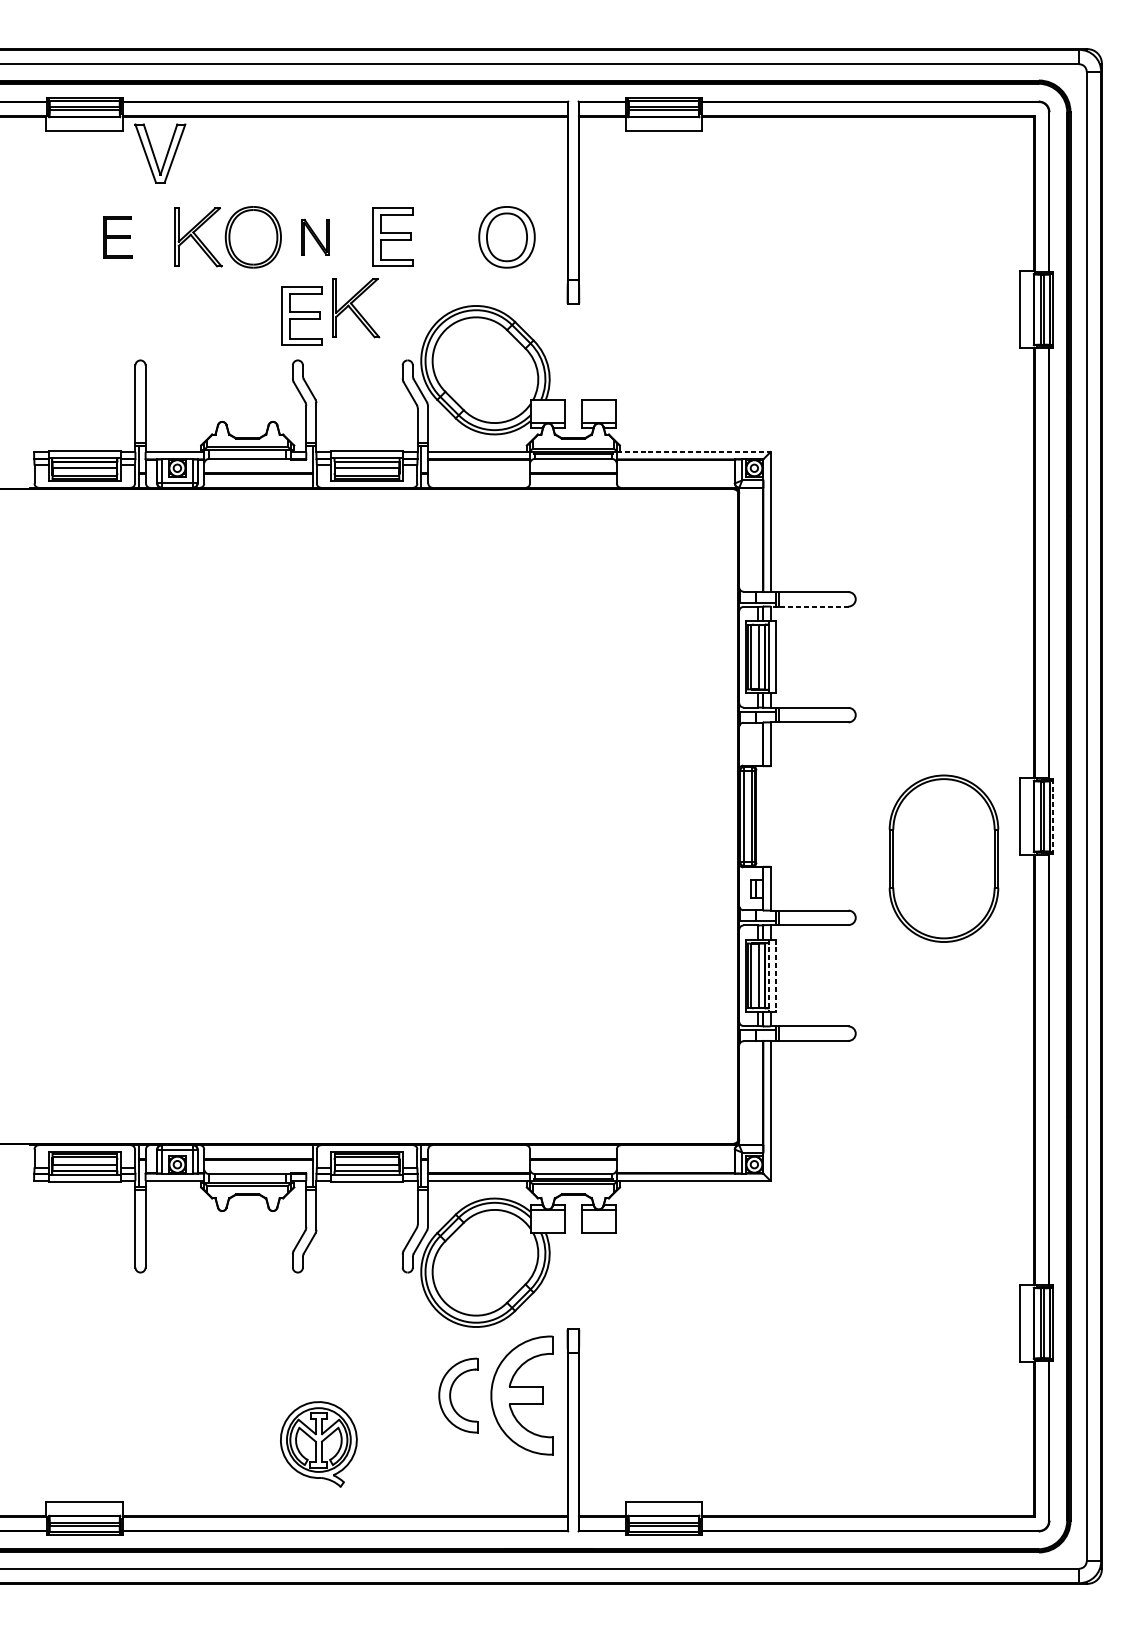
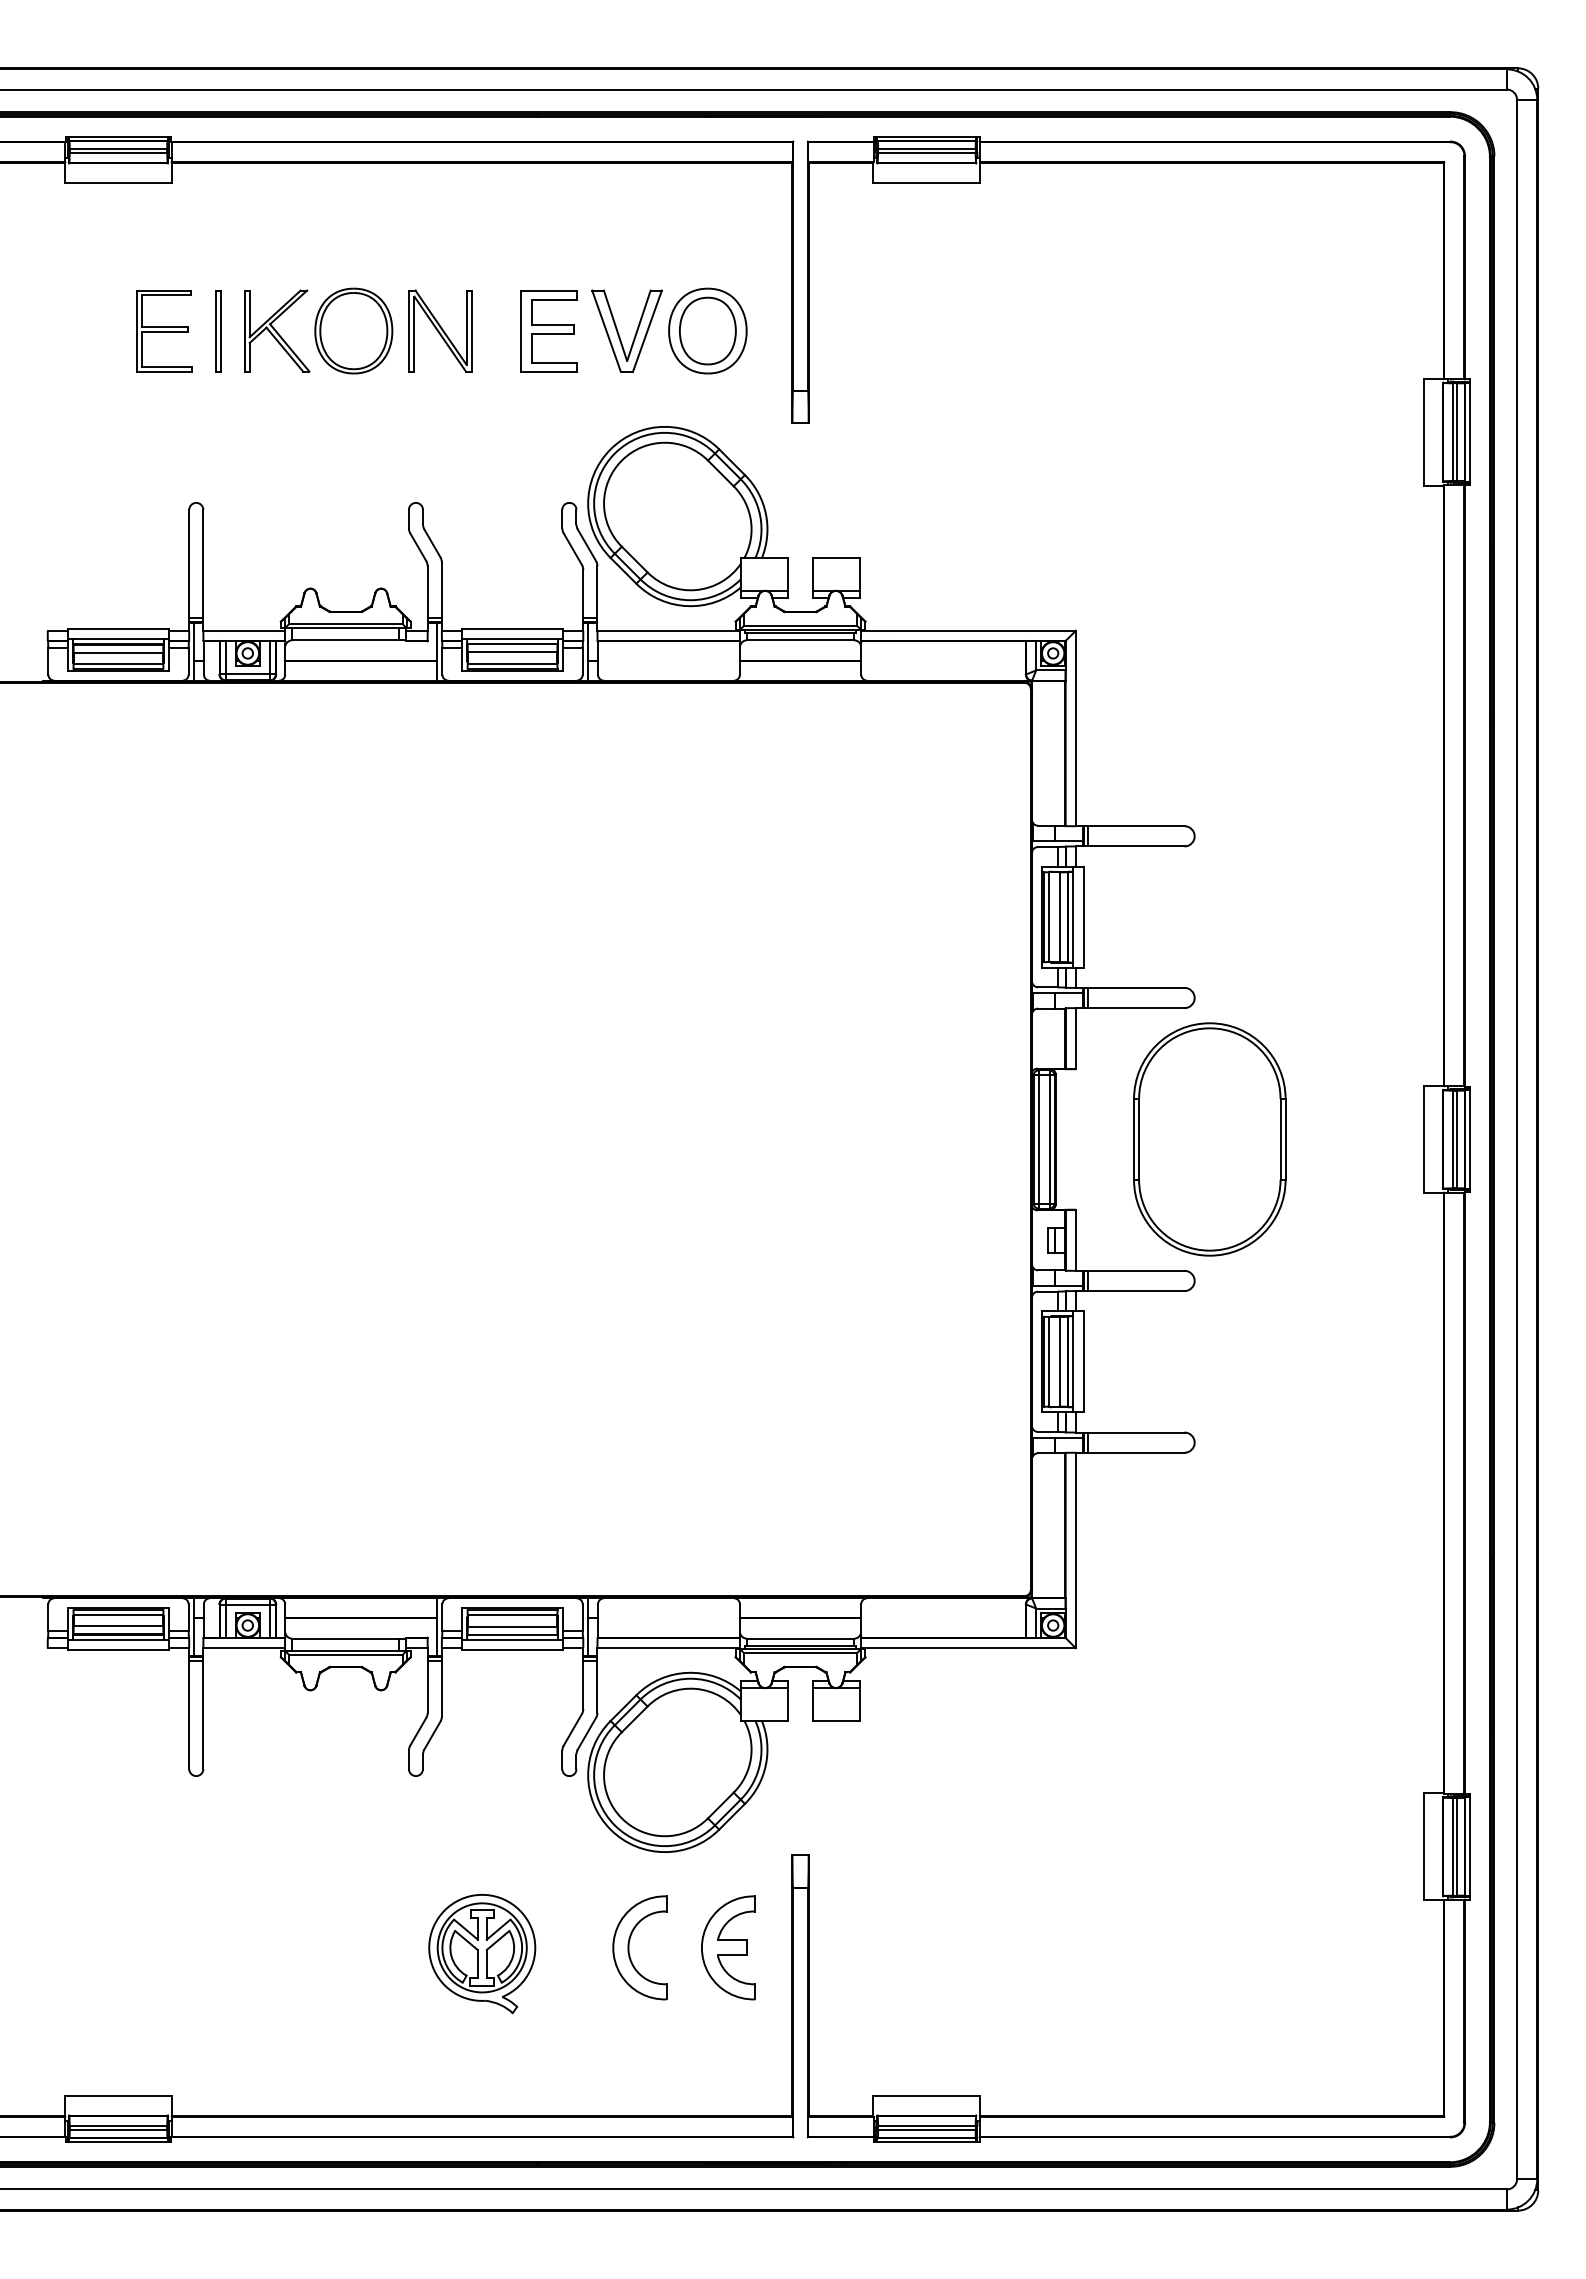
part: (154, 153) -> (618, 331), moved
part: (315, 236) -> (440, 330), size x1.67
part: (117, 237) -> (164, 331), size x1.43
part: (156, 237) -> (218, 331), added
part: (356, 307) -> (497, 429), removed
part: (301, 316) -> (421, 441), removed
line: (694, 451) -> (969, 630), dashed -> solid
line: (809, 606) -> (1129, 846), dashed -> solid
line: (1052, 816) -> (1469, 1139), dashed -> solid
part: (943, 858) -> (1209, 1139), moved
line: (768, 975) -> (1073, 1361), dashed -> solid
line: (776, 975) -> (1083, 1361), dashed -> solid
part: (521, 1395) -> (728, 1947), size x0.62
part: (319, 1444) -> (482, 1954), moved

